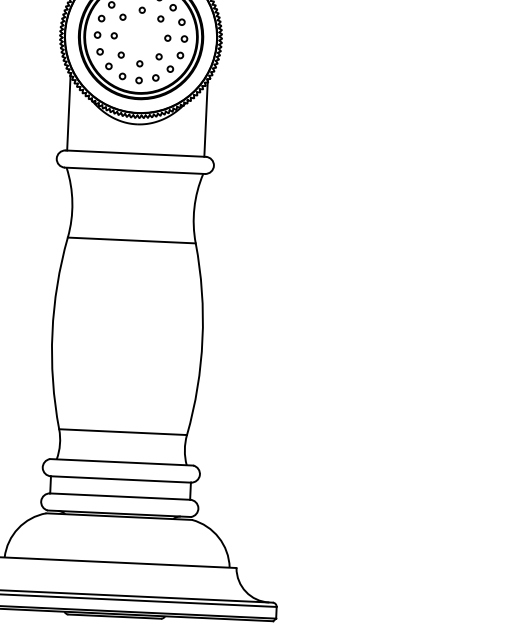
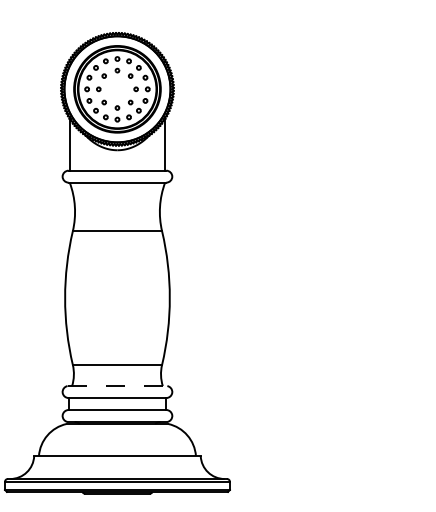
line: (121, 462) -> (117, 386), solid -> dashed

